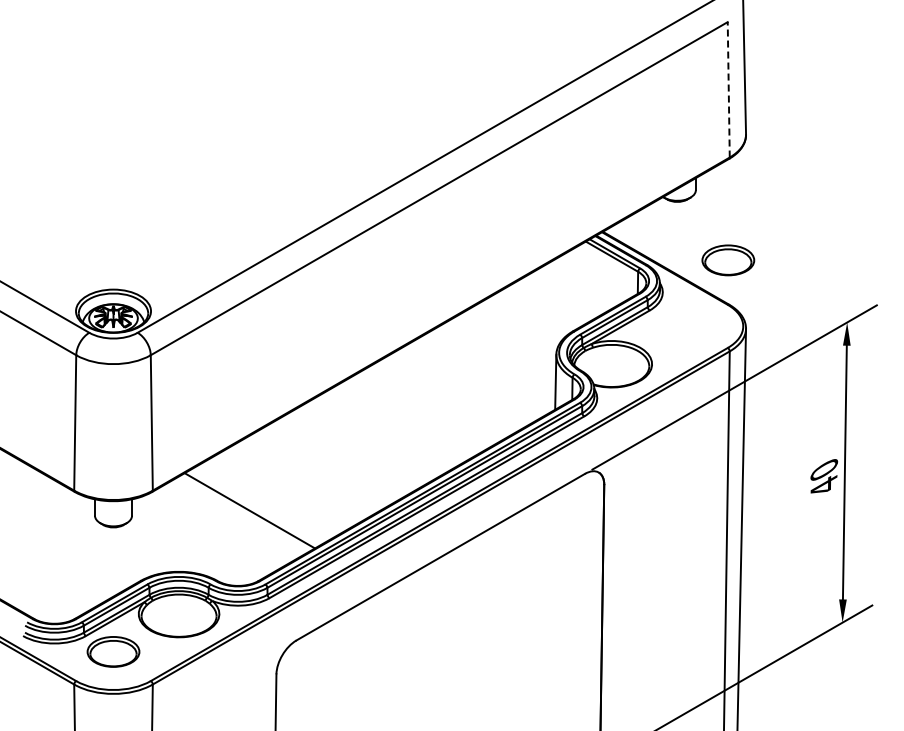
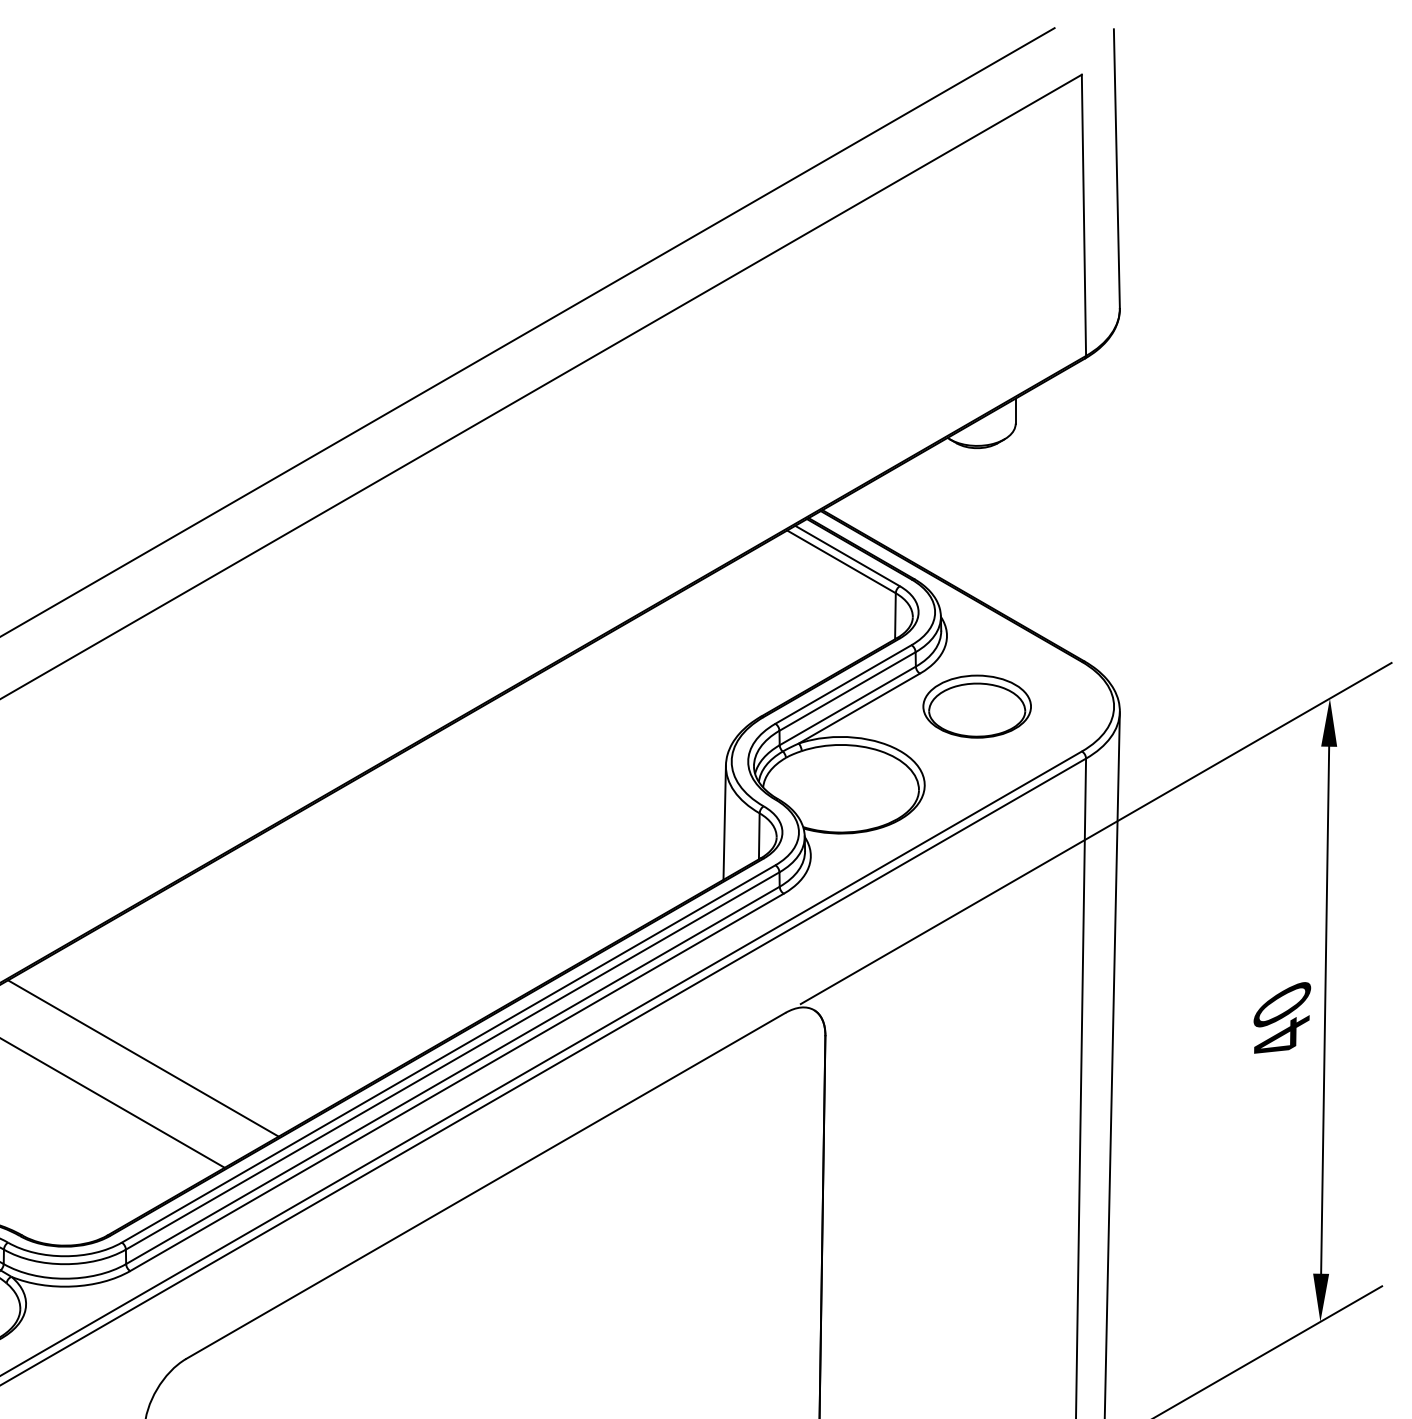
line: (728, 89) -> (1083, 214), dashed -> solid
part: (728, 260) -> (977, 706), moved
line: (275, 495) -> (142, 1057), added

